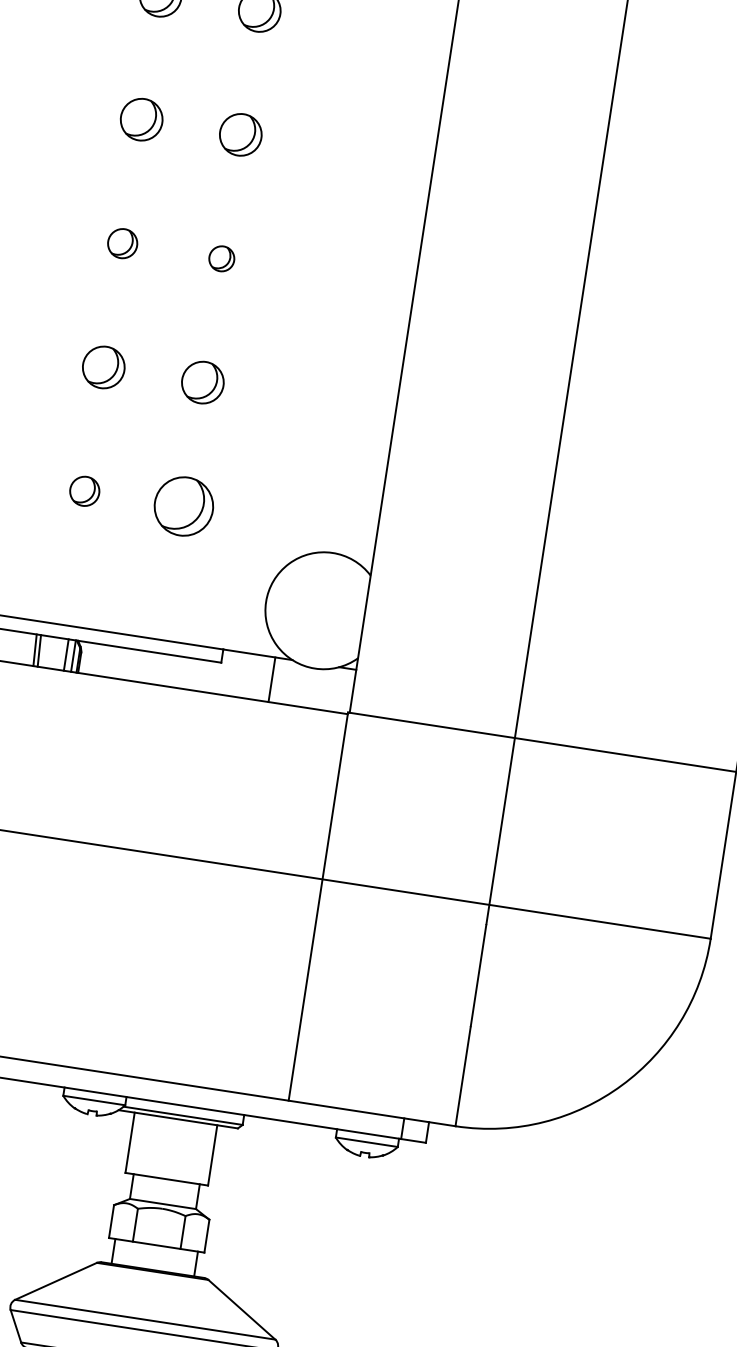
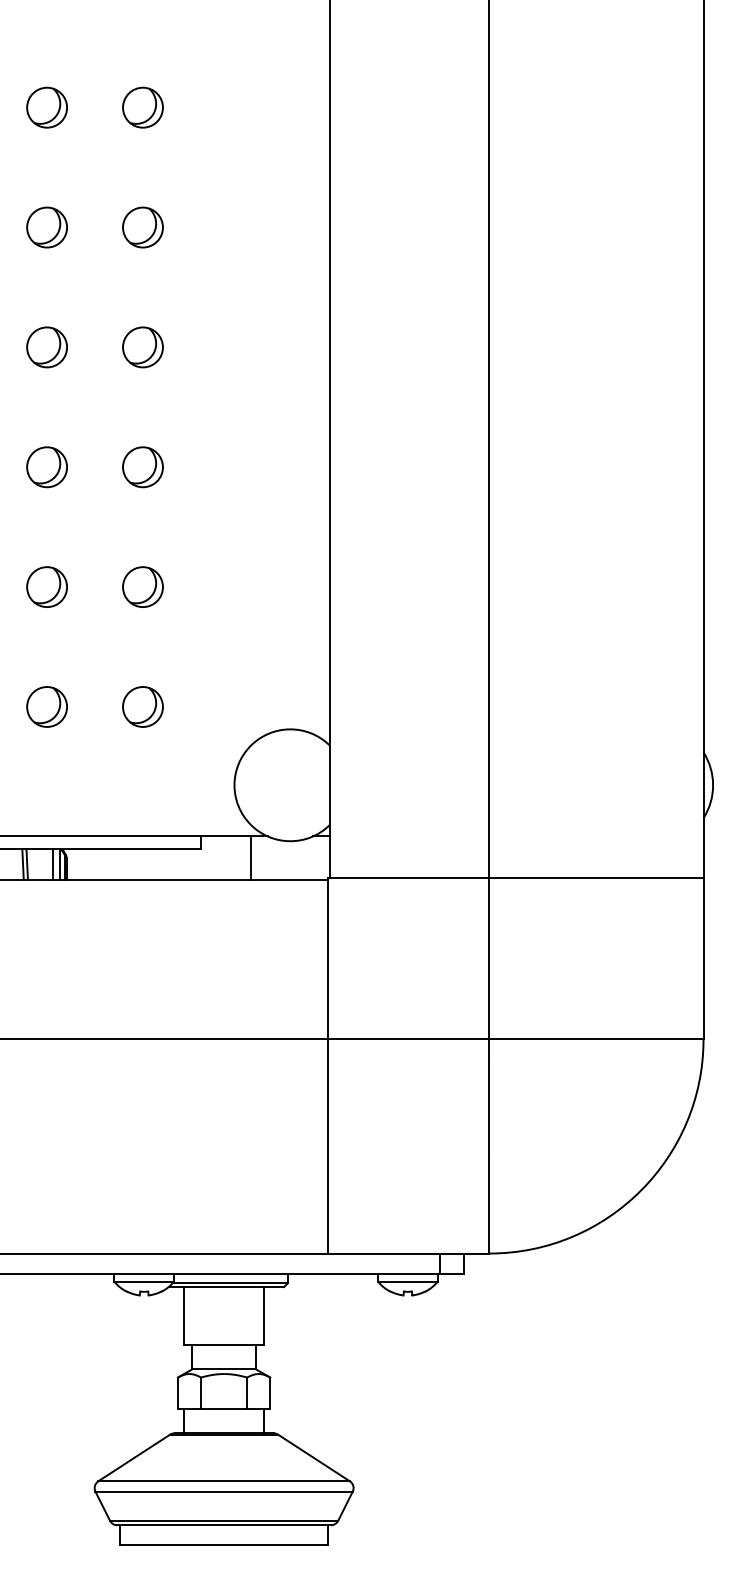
part: (122, 243) -> (46, 467), size x1.43
part: (221, 258) -> (142, 467), size x1.67
part: (84, 490) -> (46, 706), size x1.43
part: (183, 505) -> (142, 706), size x0.71

